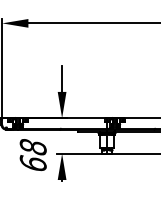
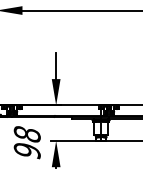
text: (32, 163) -> (26, 150), 68 -> 98

